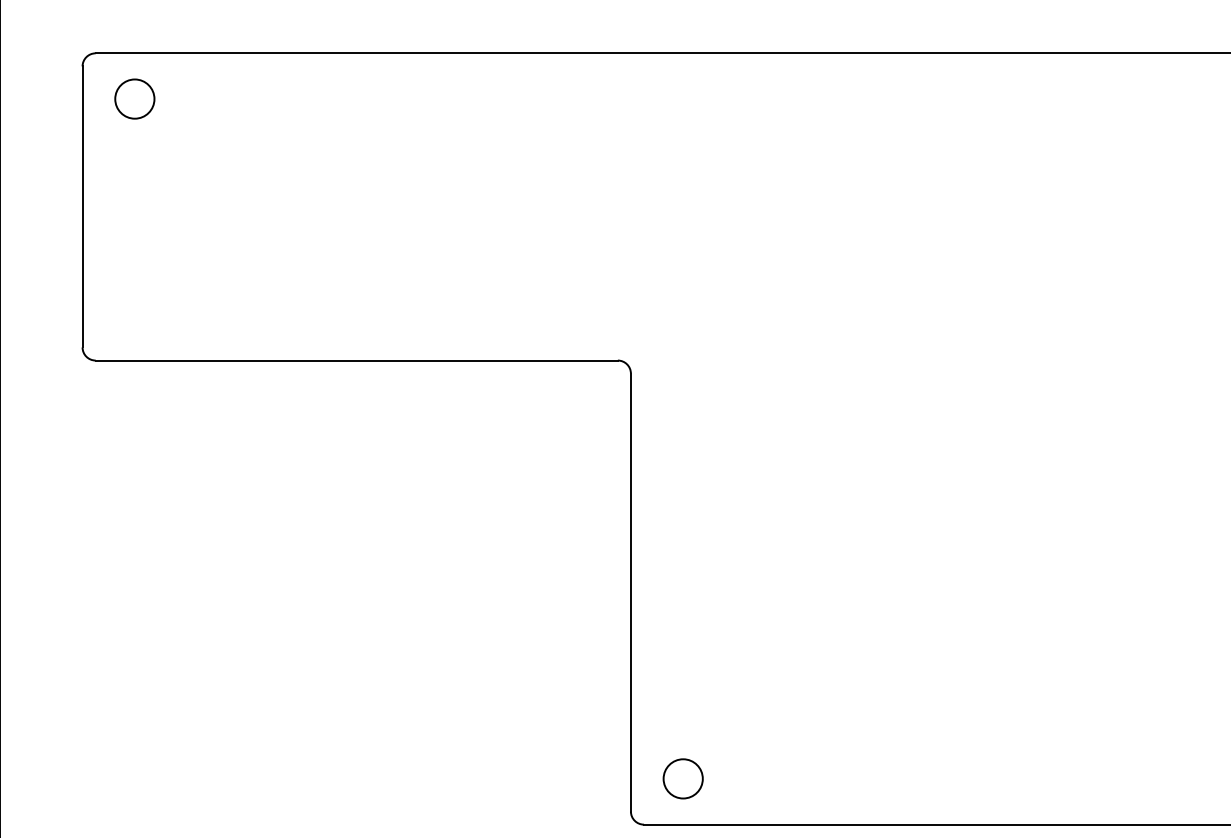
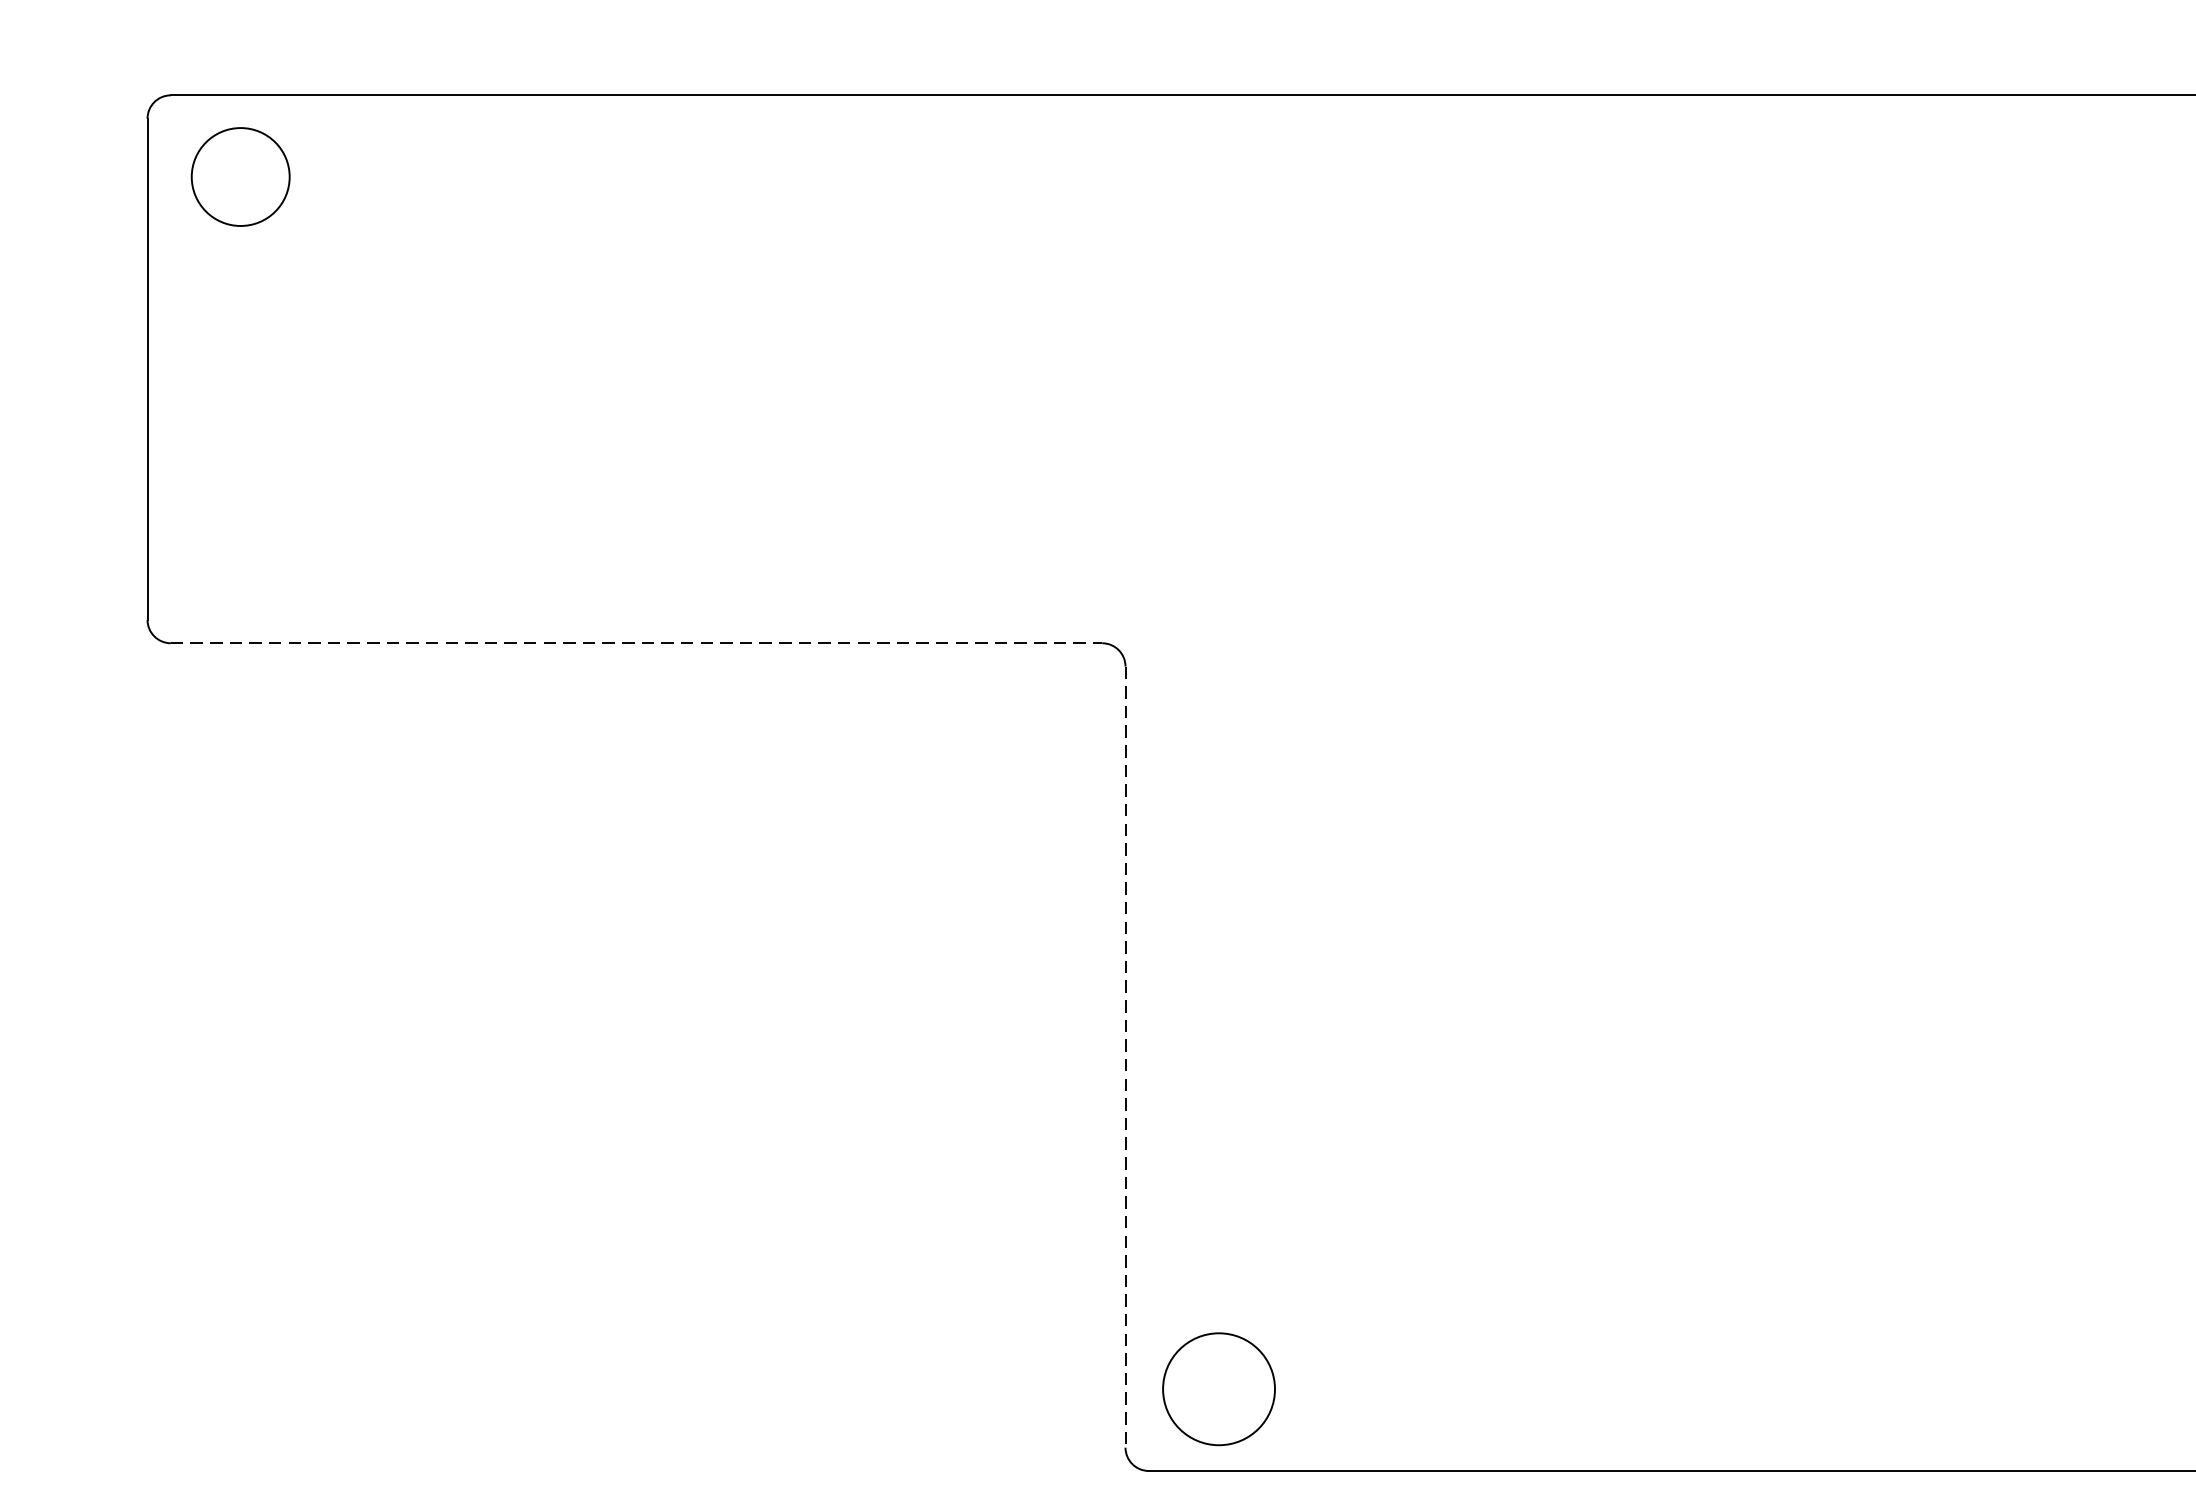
circle: (134, 98) -> (240, 175), size x1.4
line: (357, 360) -> (637, 643), solid -> dashed
line: (630, 592) -> (1124, 1056), solid -> dashed
circle: (682, 778) -> (1217, 1388), size x1.6

